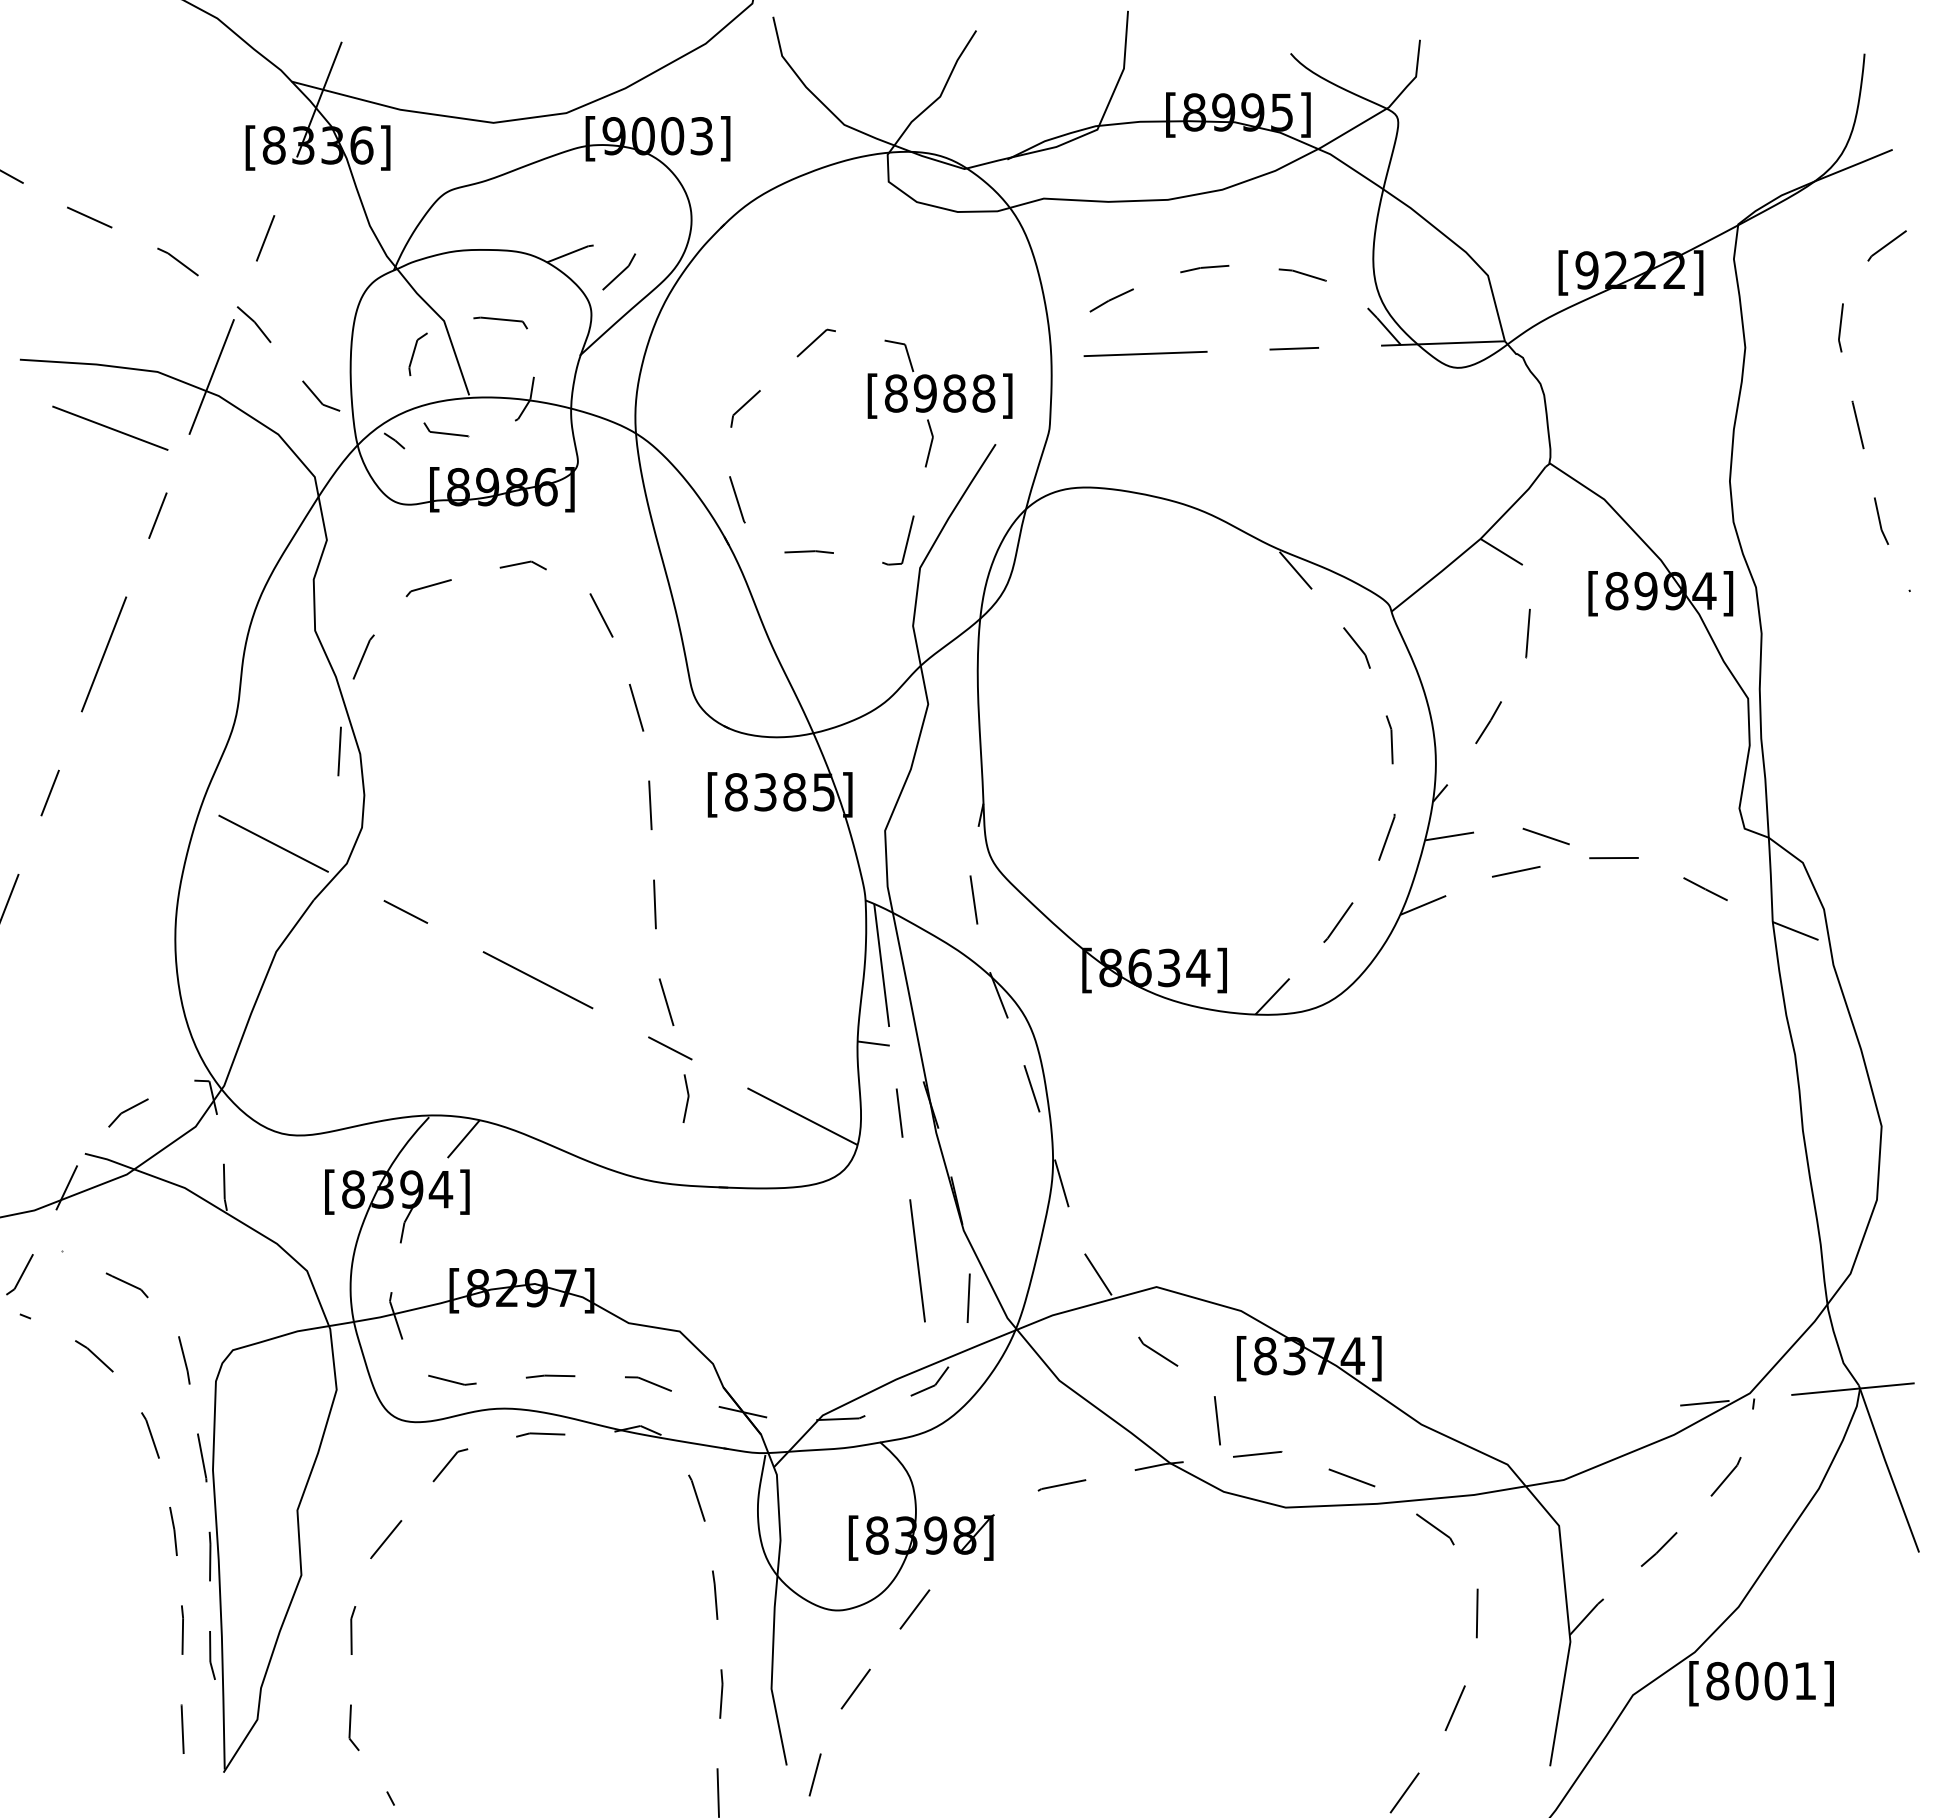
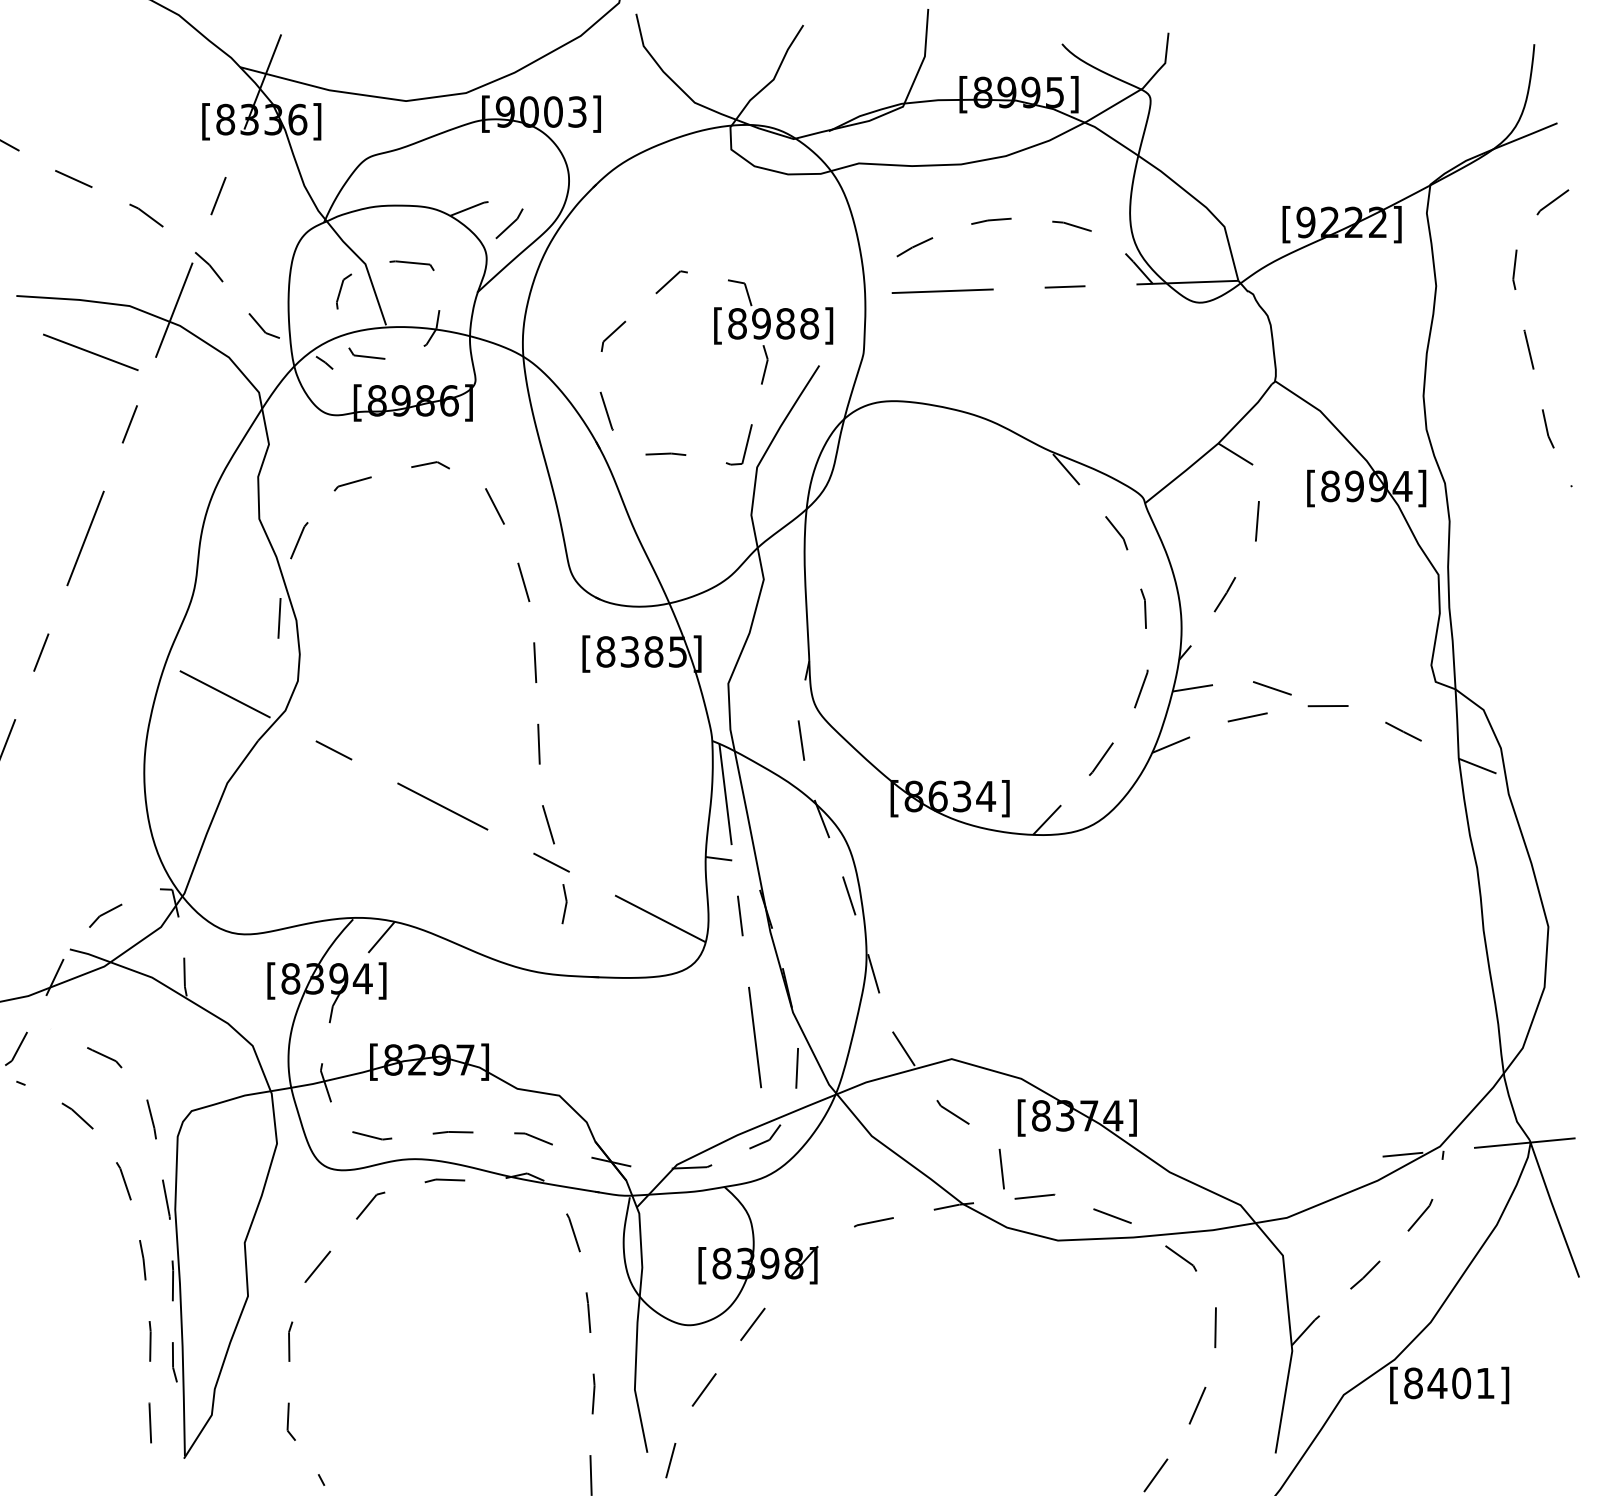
text: (1746, 1680) -> (1437, 1382), [8001] -> [8401]

